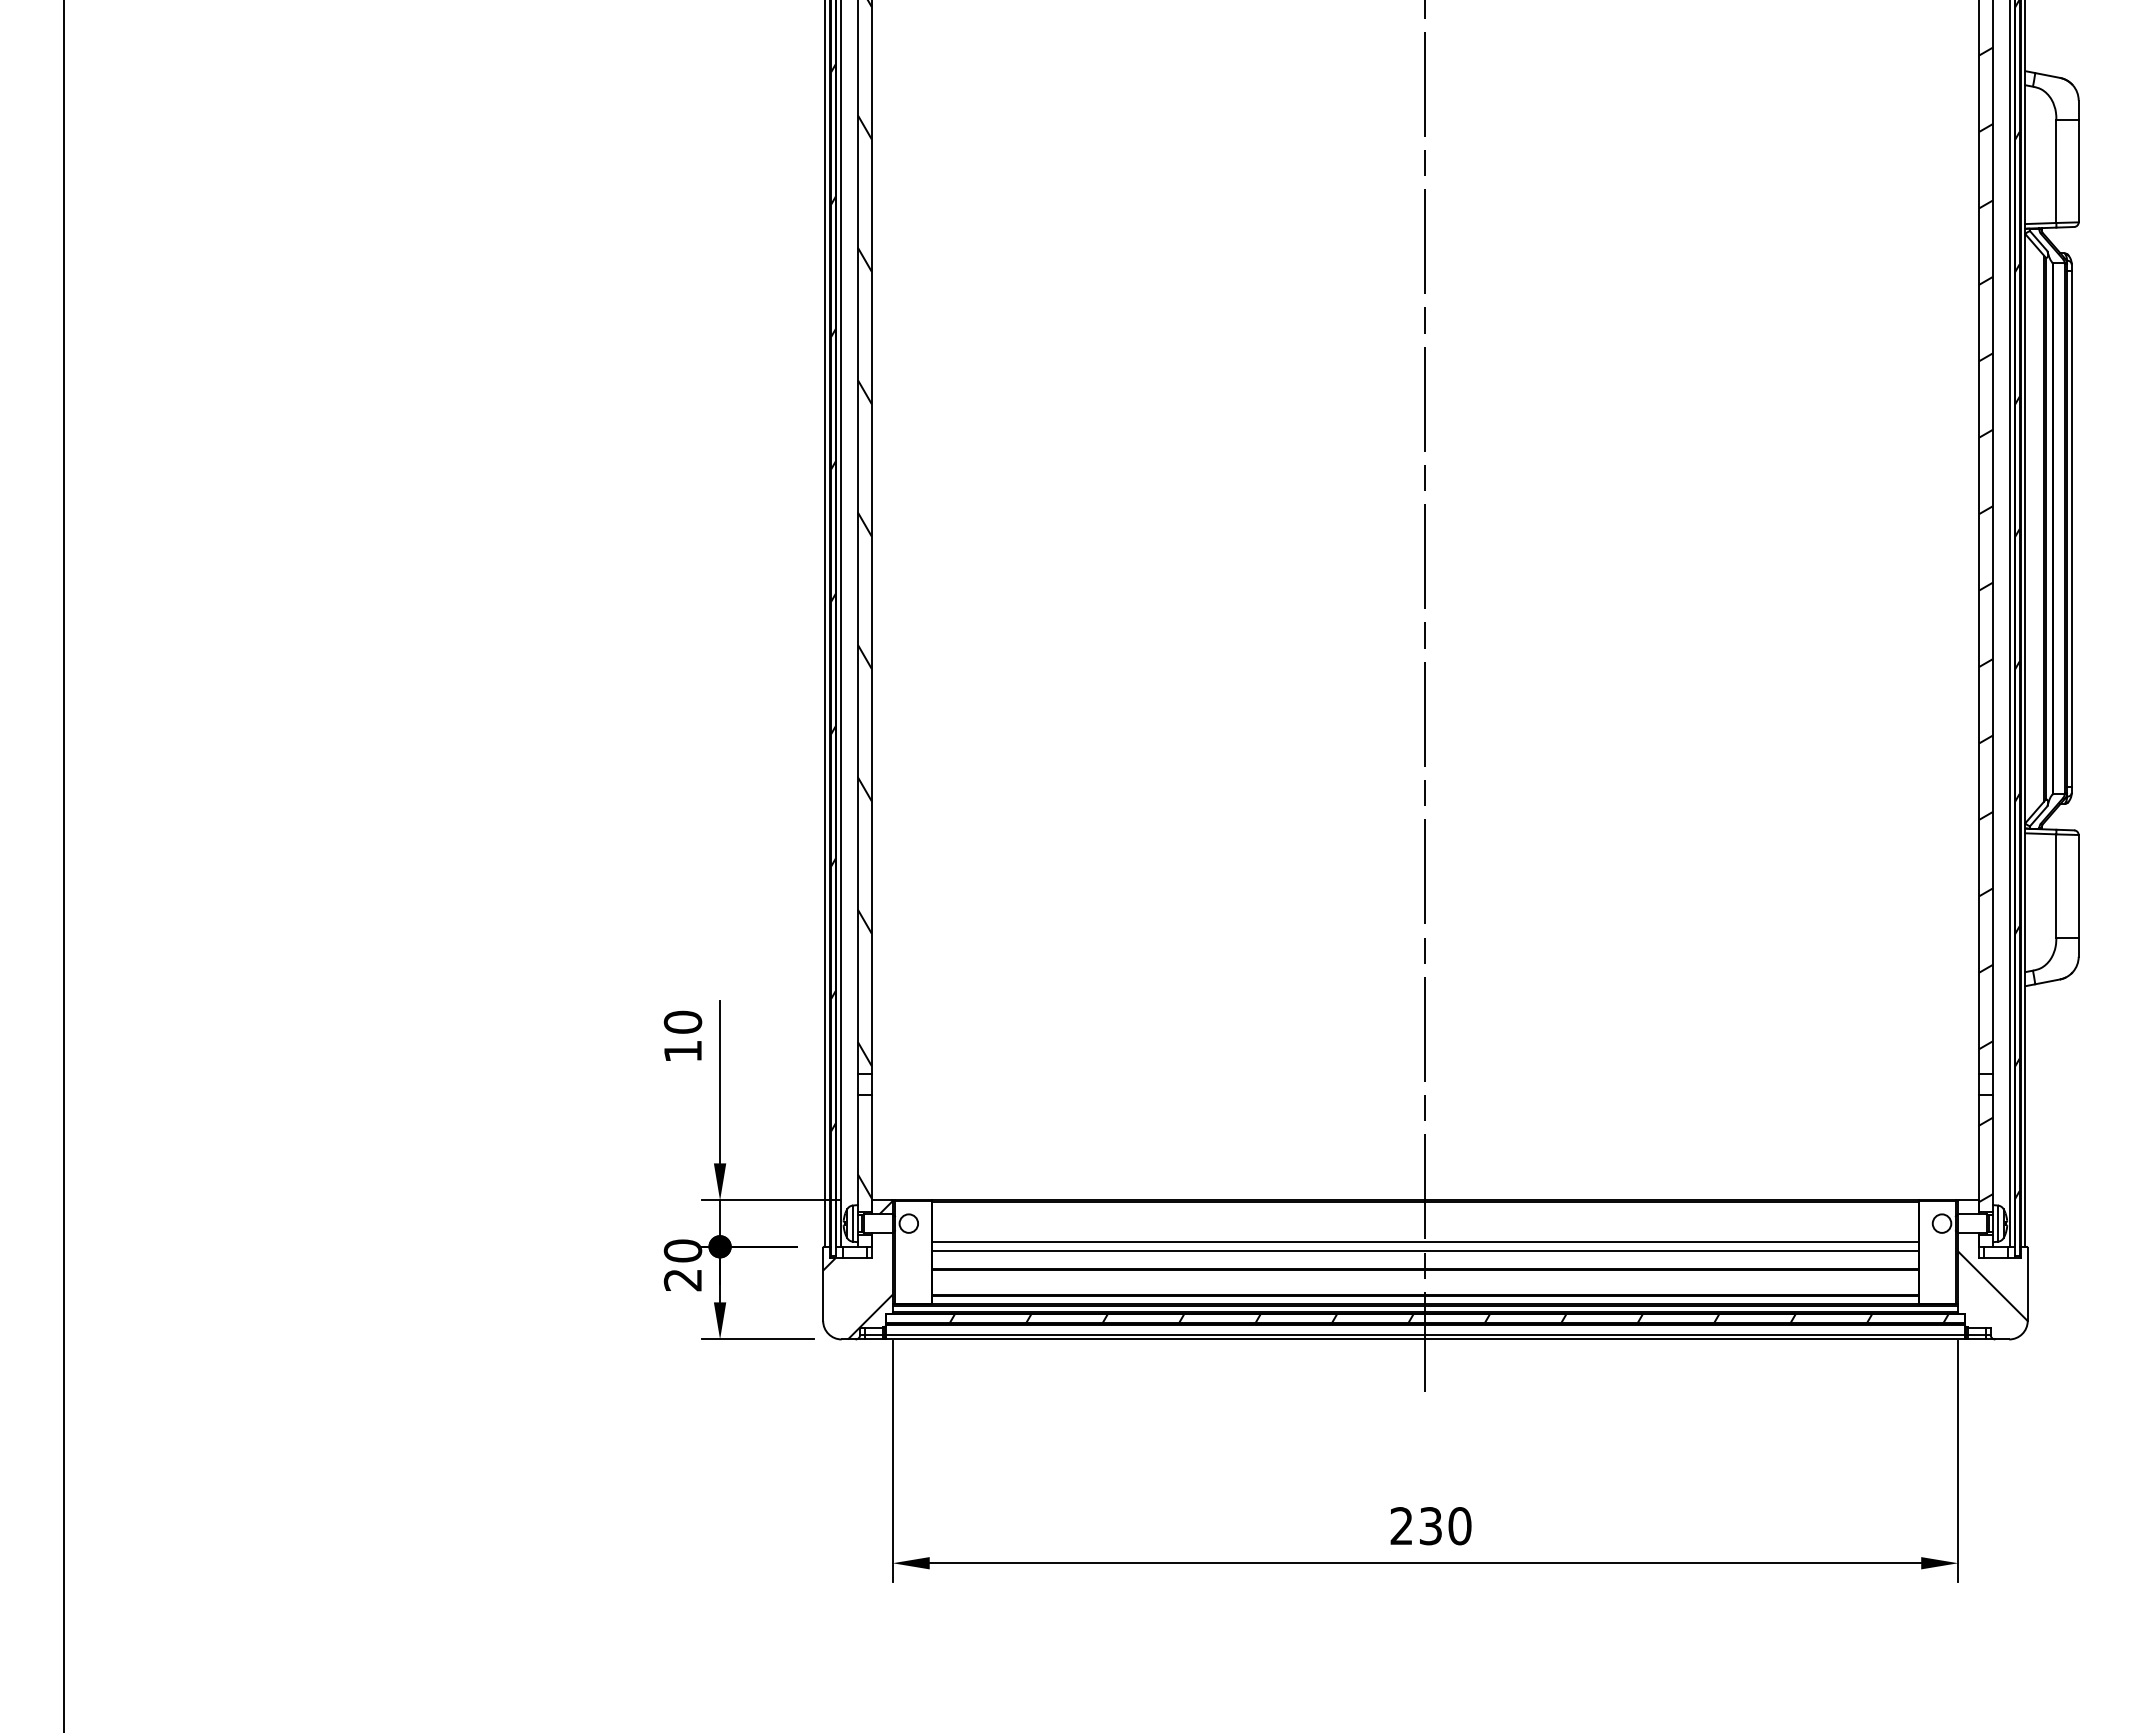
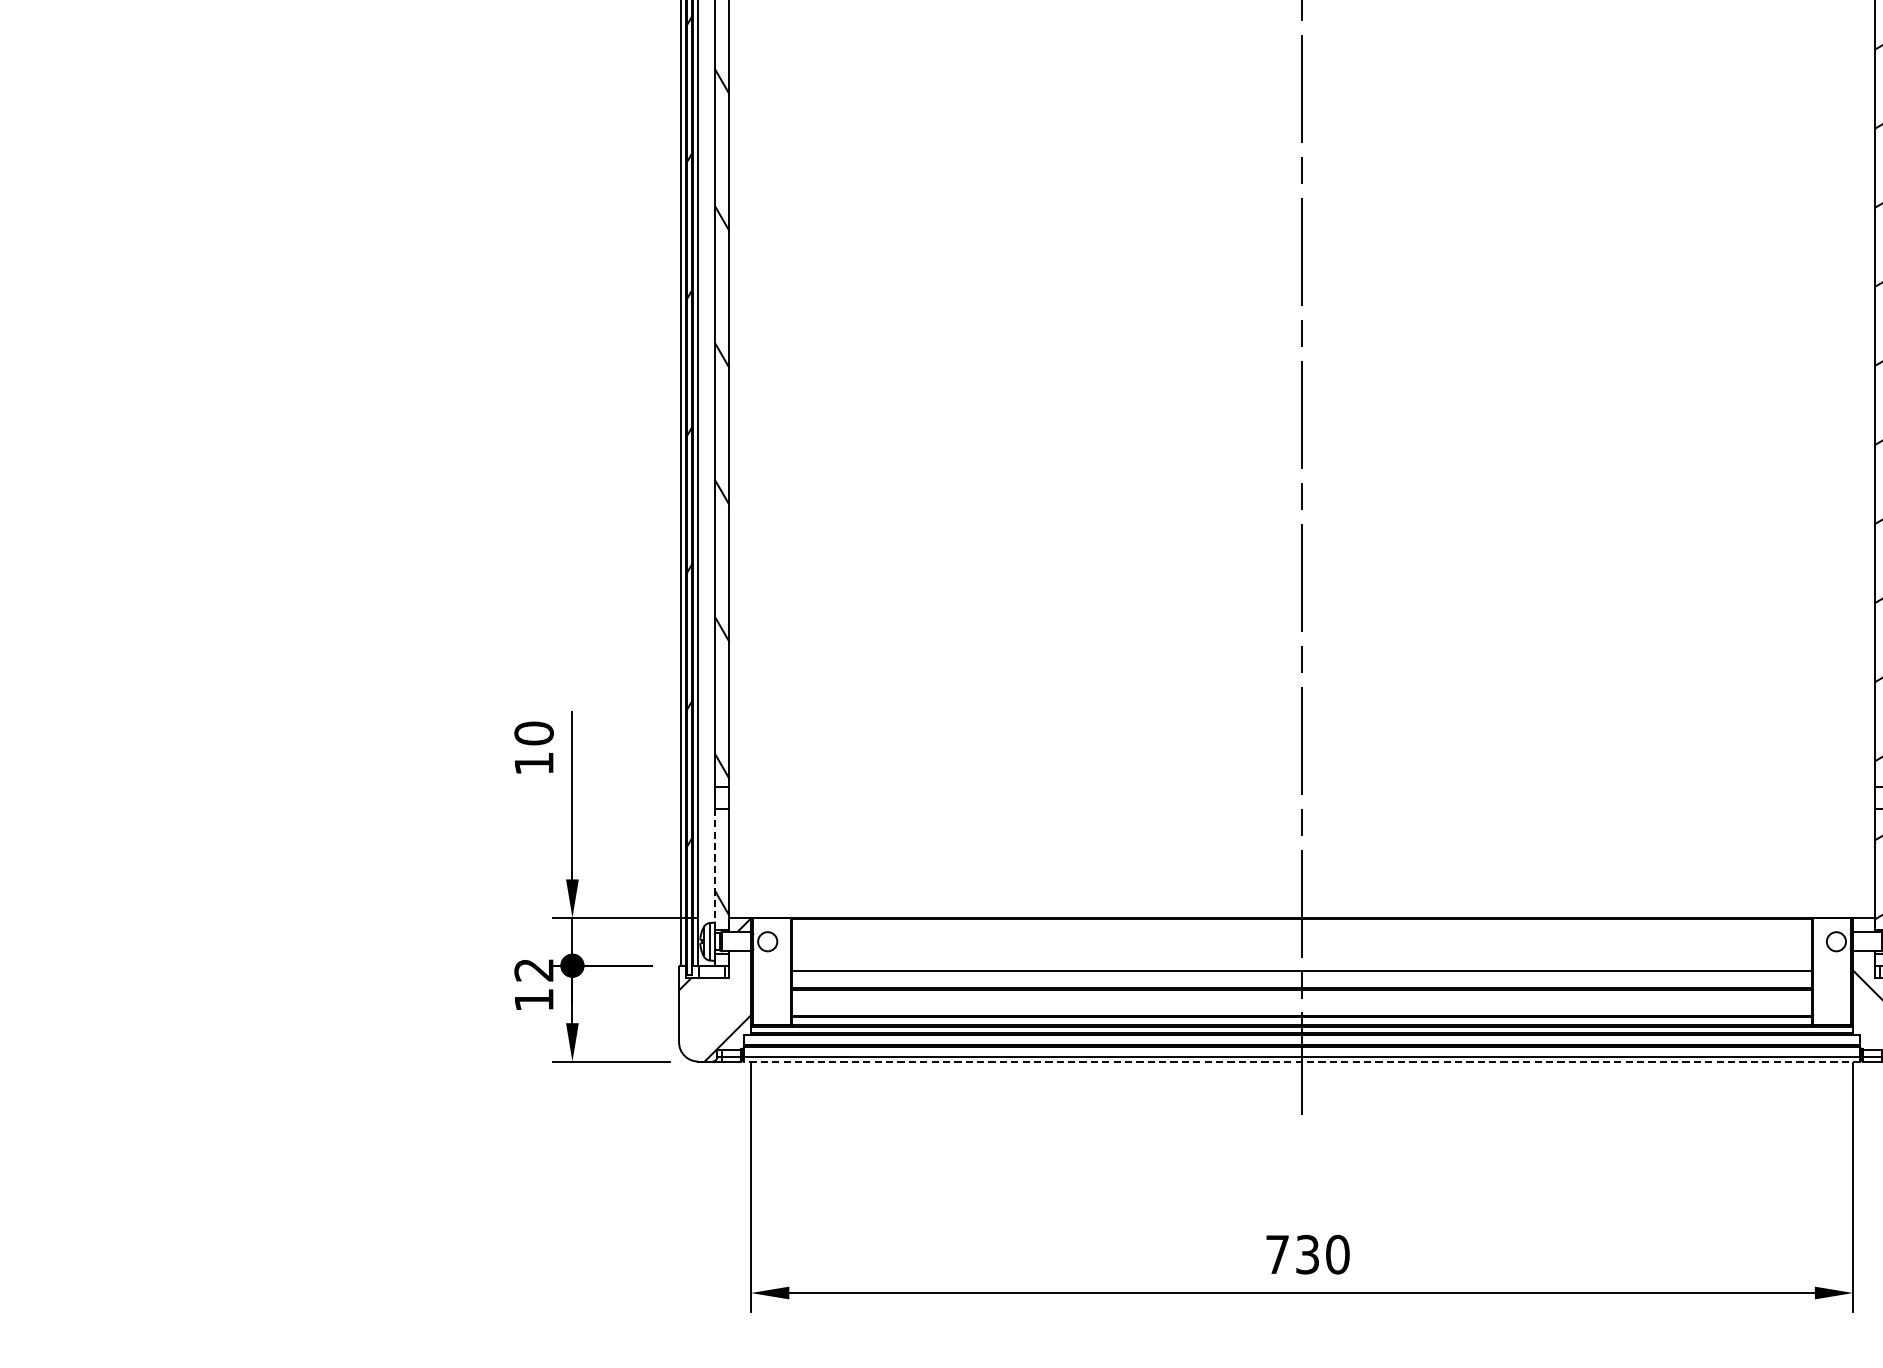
line: (857, 1150) -> (714, 866), solid -> dashed
line: (1425, 1242) -> (1302, 961), removed
text: (682, 1265) -> (533, 985), 20 -> 12
hatch: (1448, 1318) -> (1325, 1039), removed
line: (1425, 1339) -> (1302, 1061), solid -> dashed
text: (1401, 1525) -> (1277, 1253), 230 -> 730

